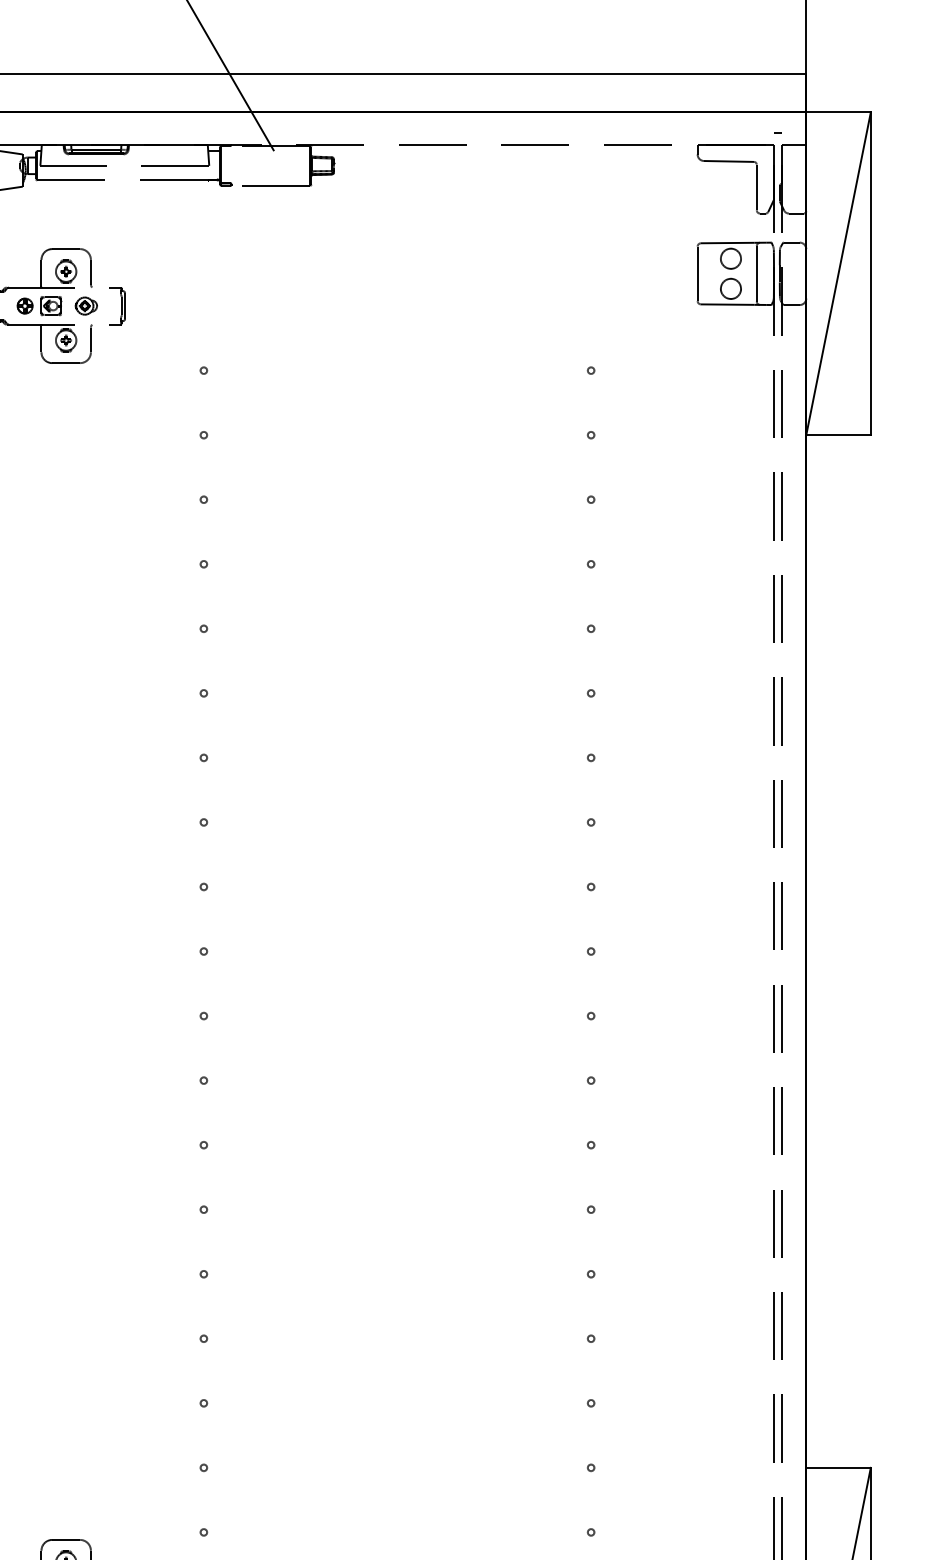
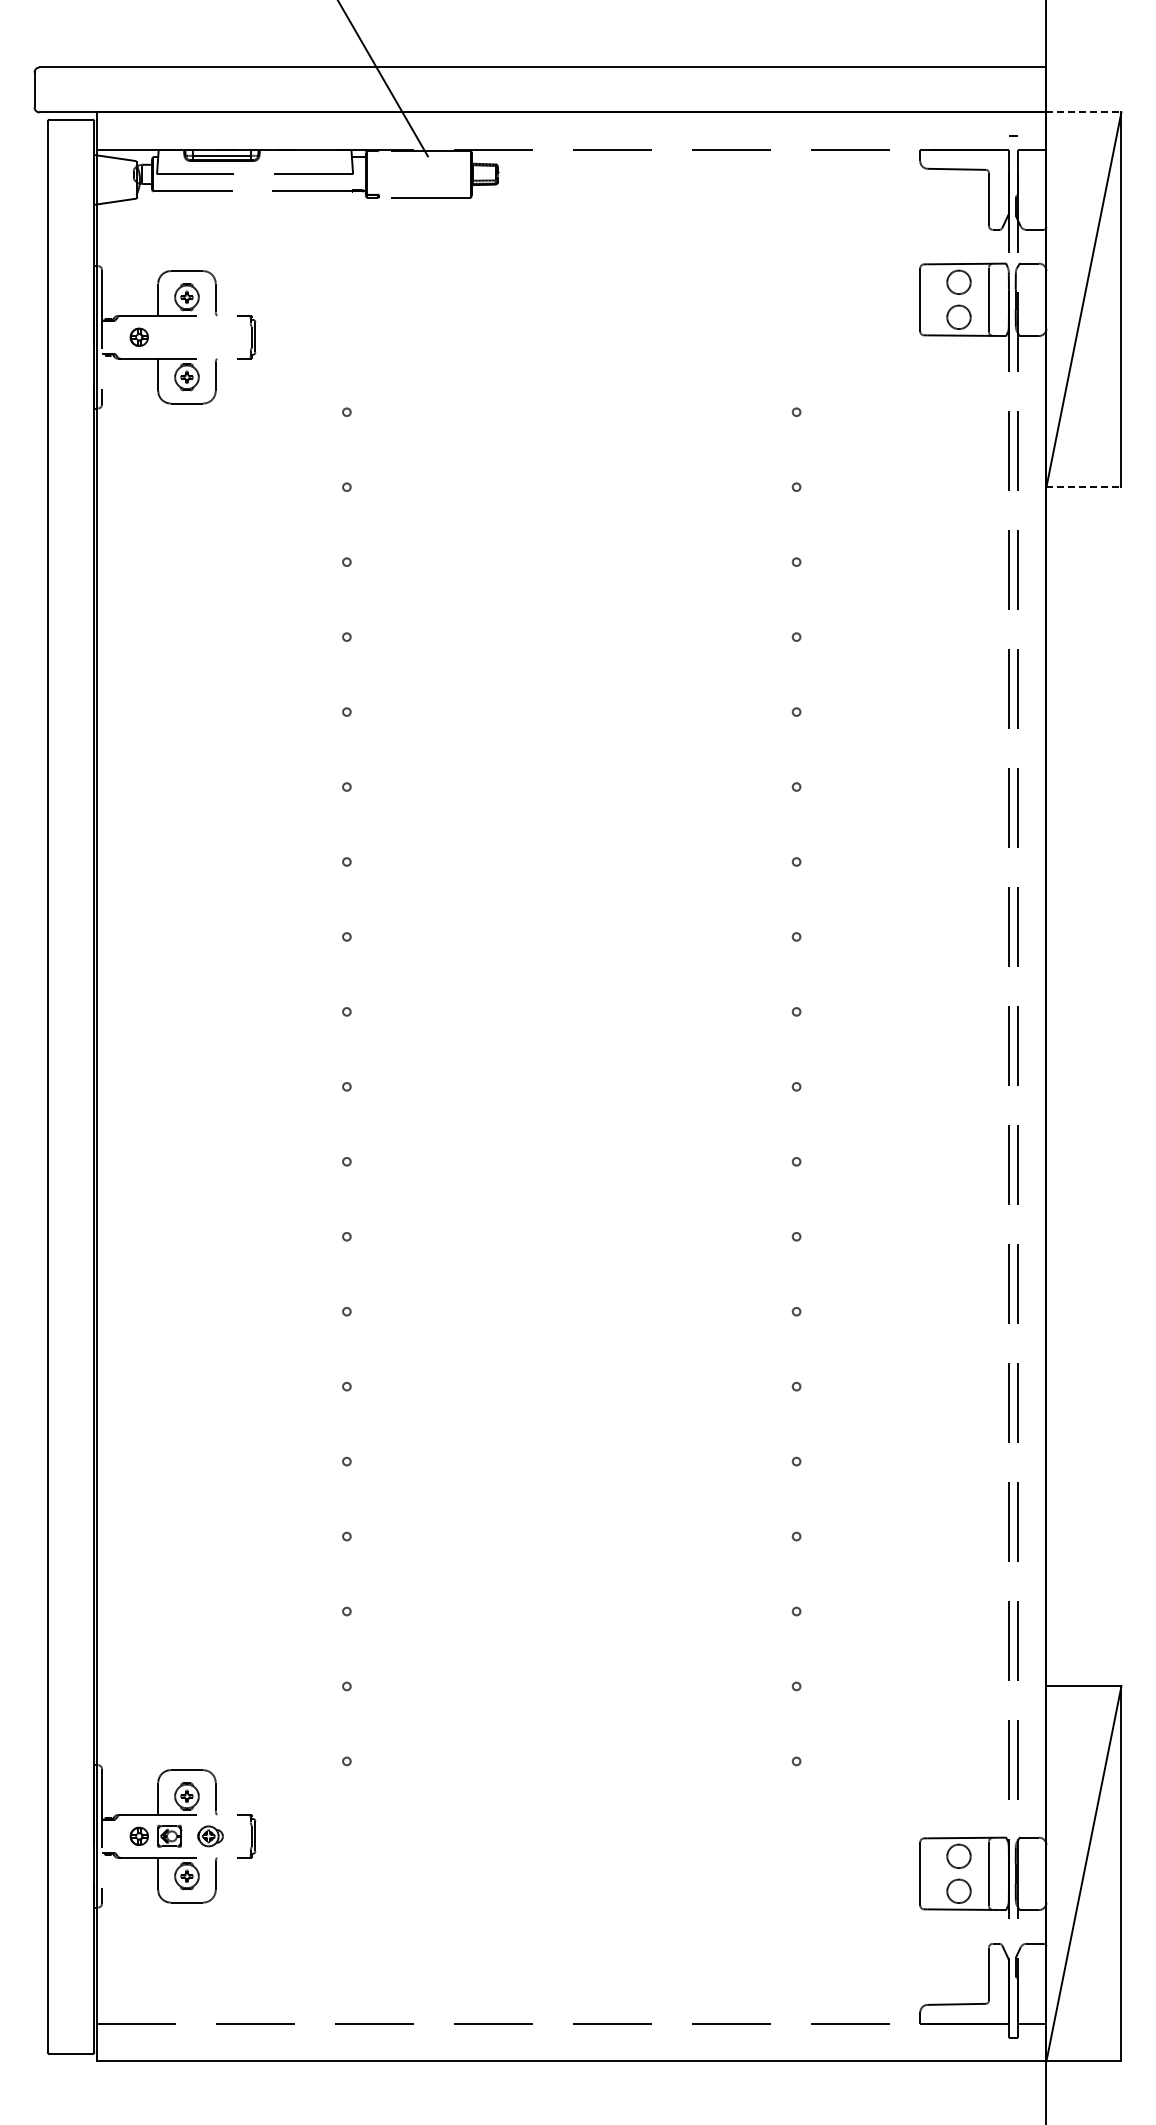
line: (839, 112) -> (1084, 112), solid -> dashed
part: (51, 305) -> (169, 336), removed
part: (86, 306) -> (210, 337), removed
line: (839, 435) -> (1084, 487), solid -> dashed

